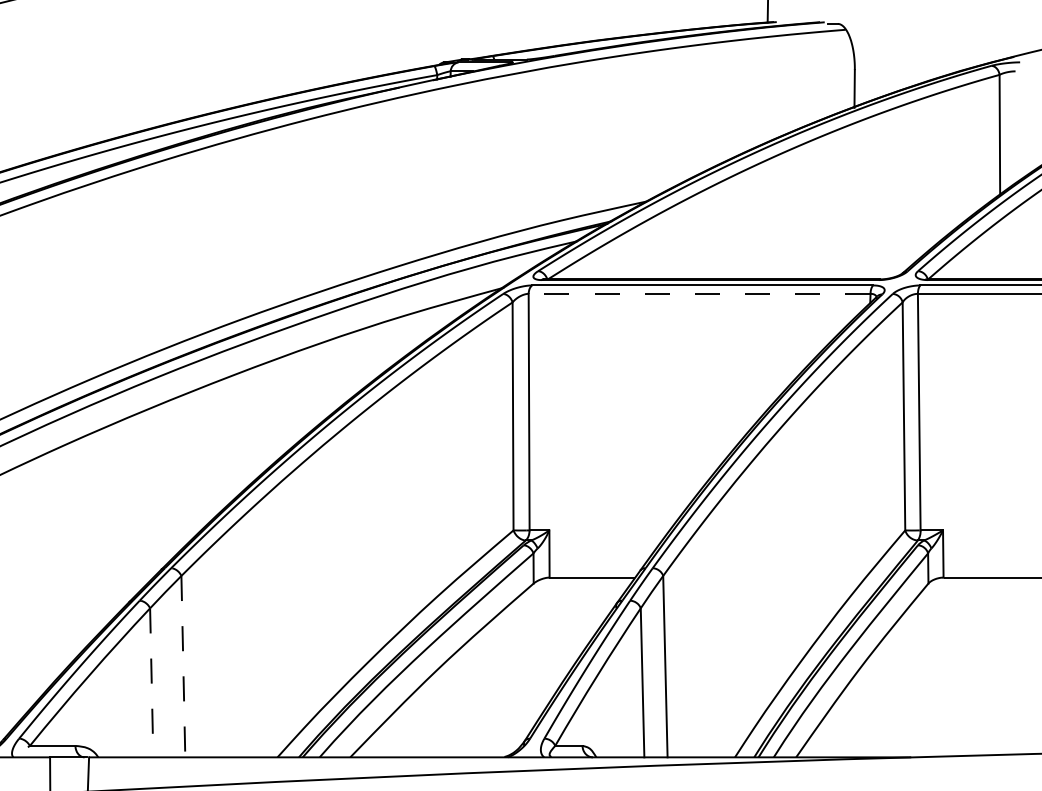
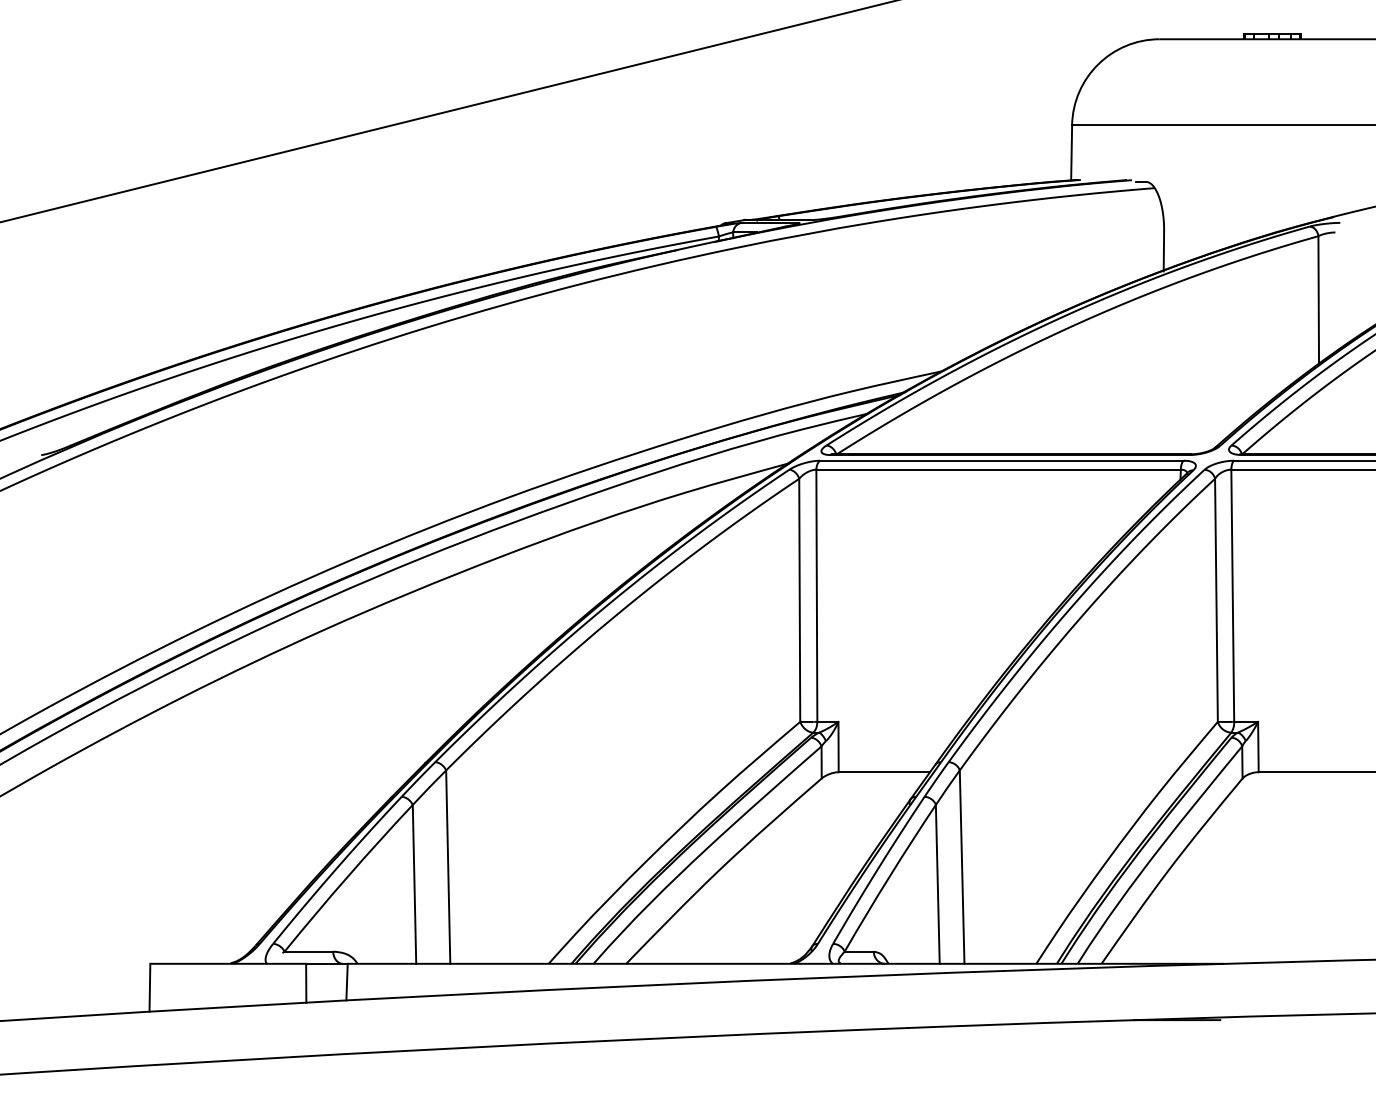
line: (699, 293) -> (998, 469), dashed -> solid
line: (183, 667) -> (448, 867), dashed -> solid
line: (151, 682) -> (414, 884), dashed -> solid

